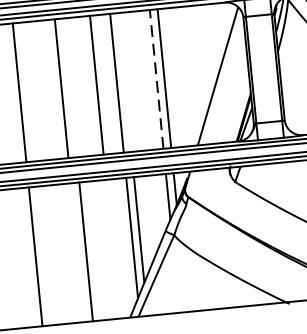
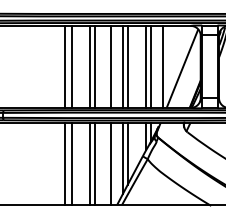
line: (183, 76) -> (162, 66), added
line: (156, 78) -> (146, 66), dashed -> solid
line: (124, 81) -> (127, 66), added
line: (70, 87) -> (95, 66), added
line: (31, 90) -> (72, 66), added
line: (113, 248) -> (111, 163), added
line: (78, 252) -> (90, 163), added
line: (47, 255) -> (72, 163), added

